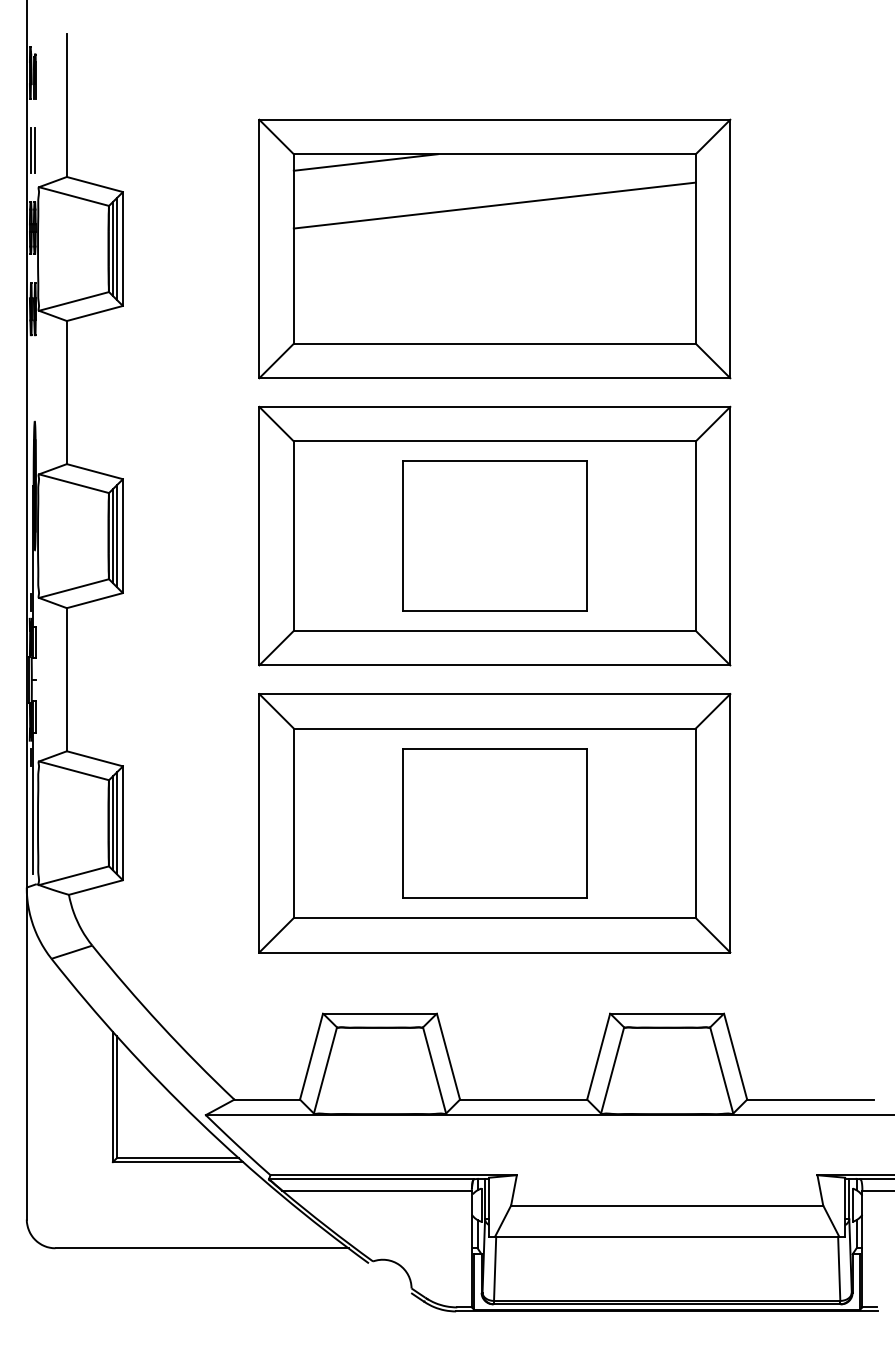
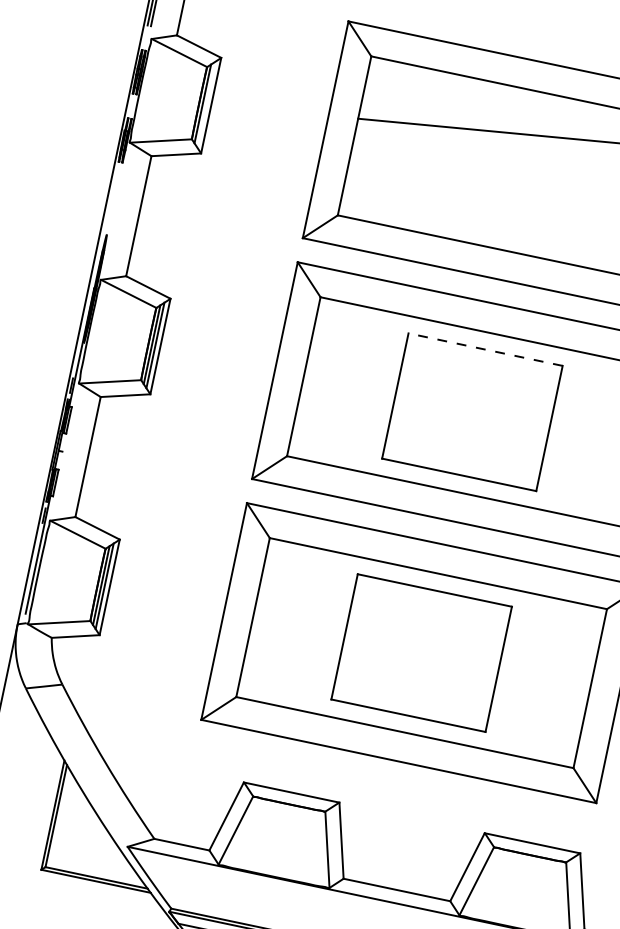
line: (365, 162) -> (429, 76), removed
line: (116, 249) -> (205, 104), removed
line: (494, 461) -> (485, 349), solid -> dashed

